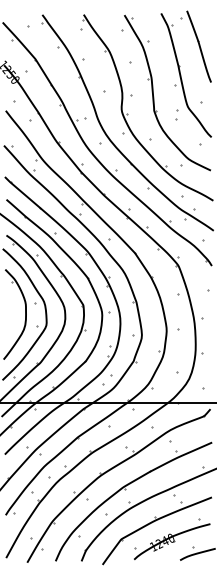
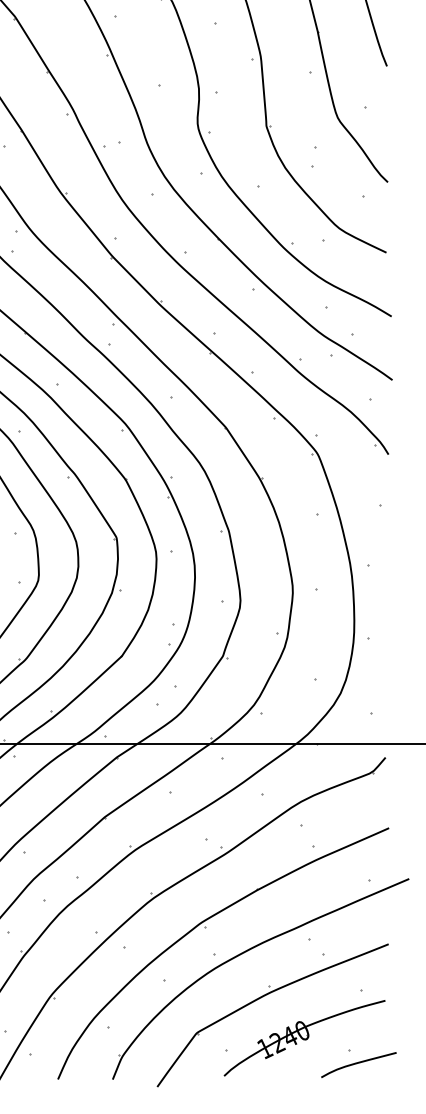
part: (176, 114) -> (313, 157), moved

